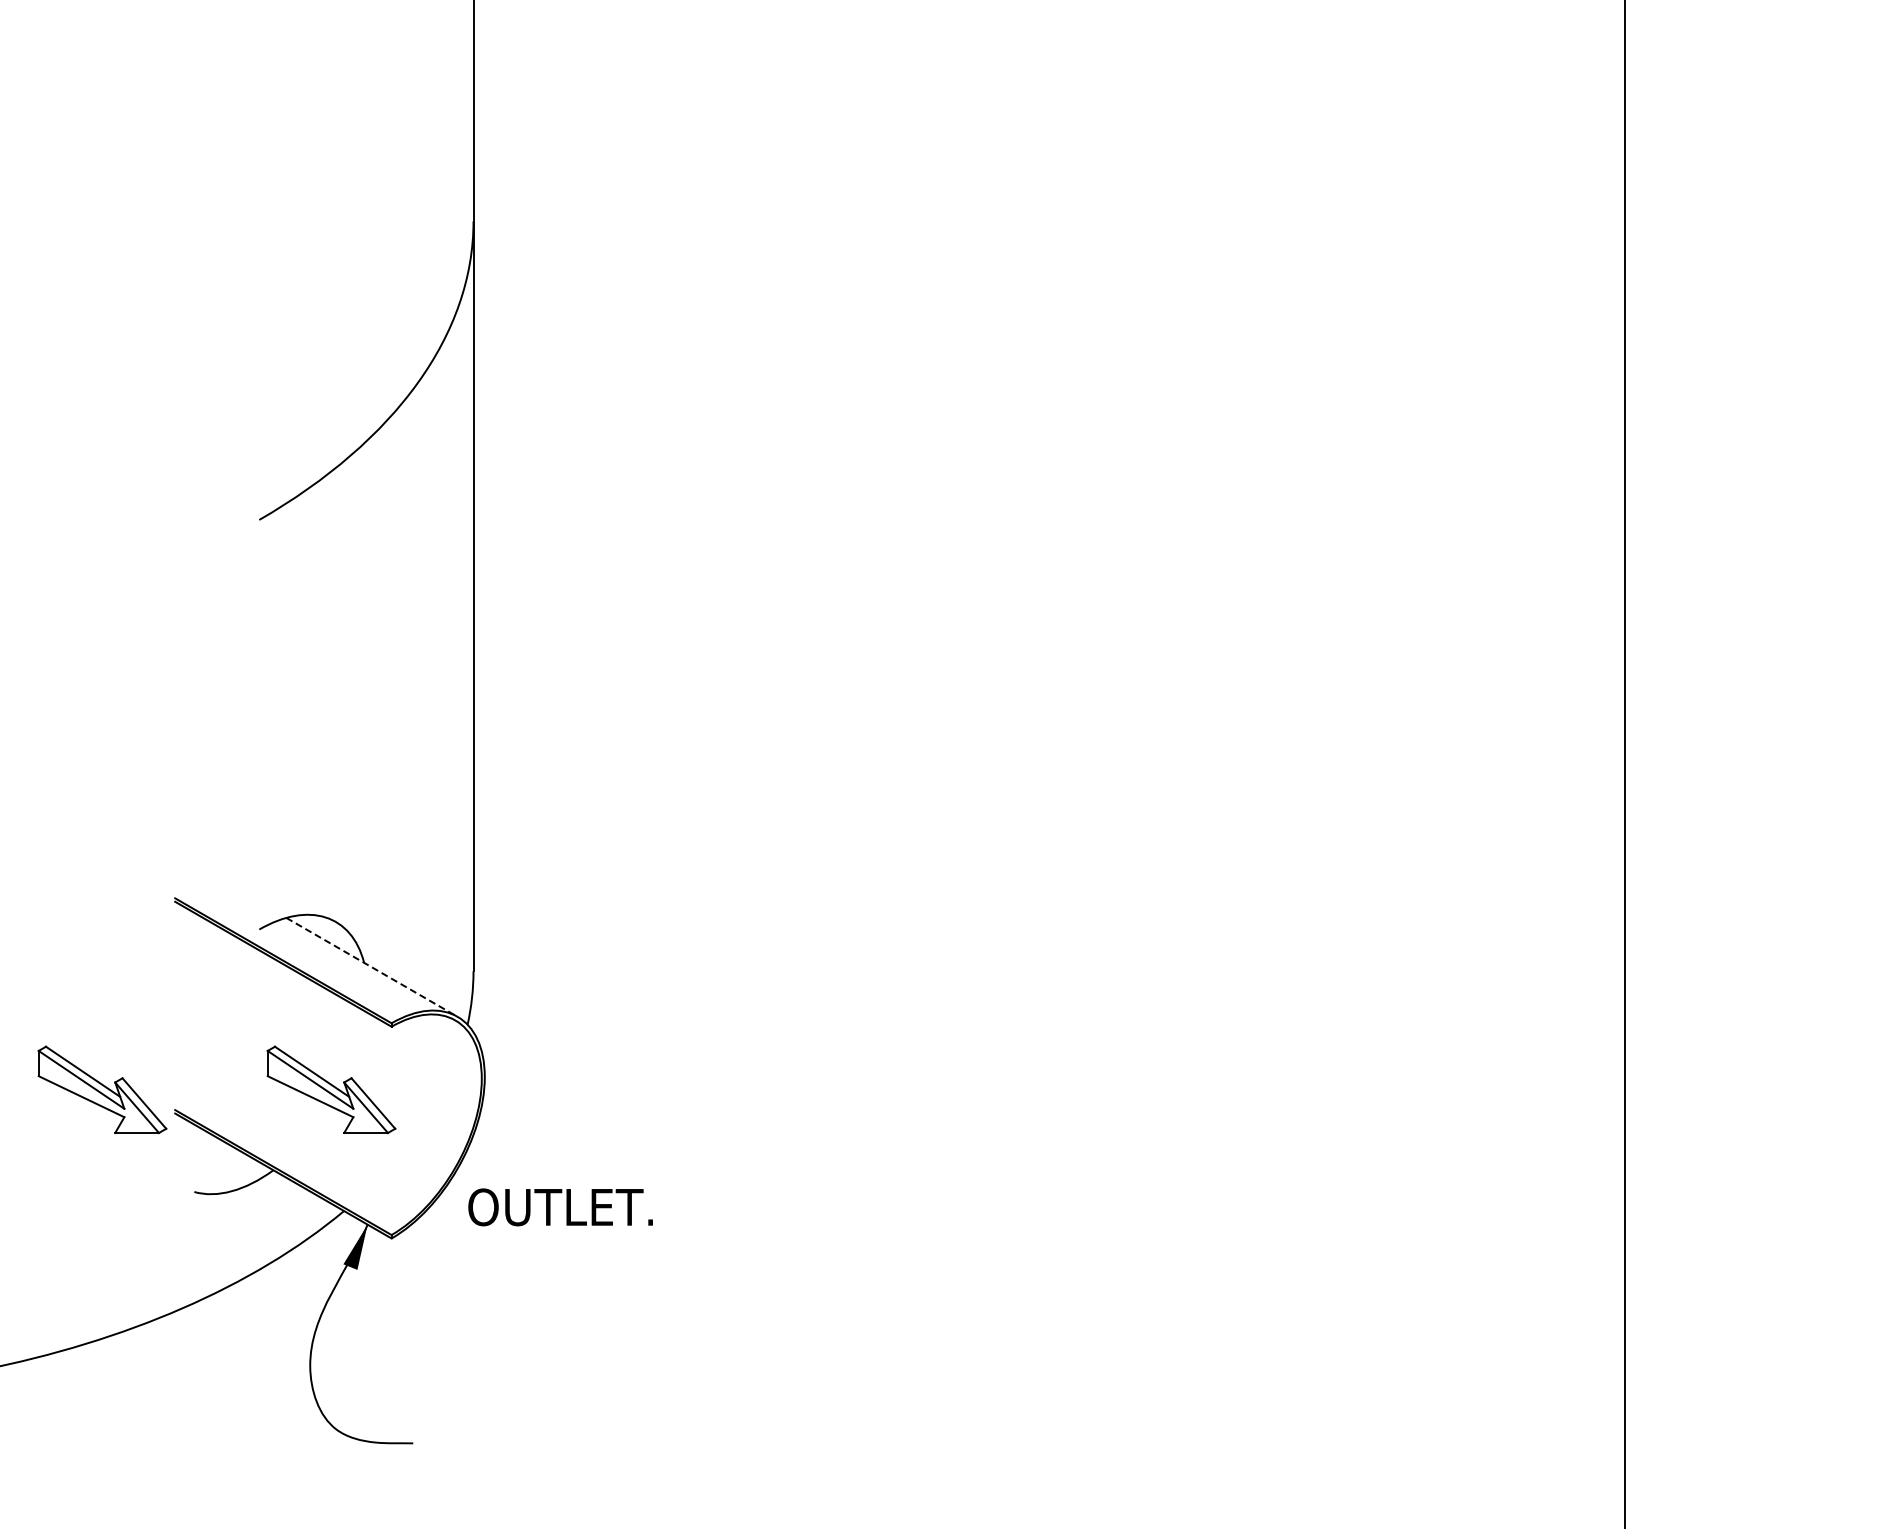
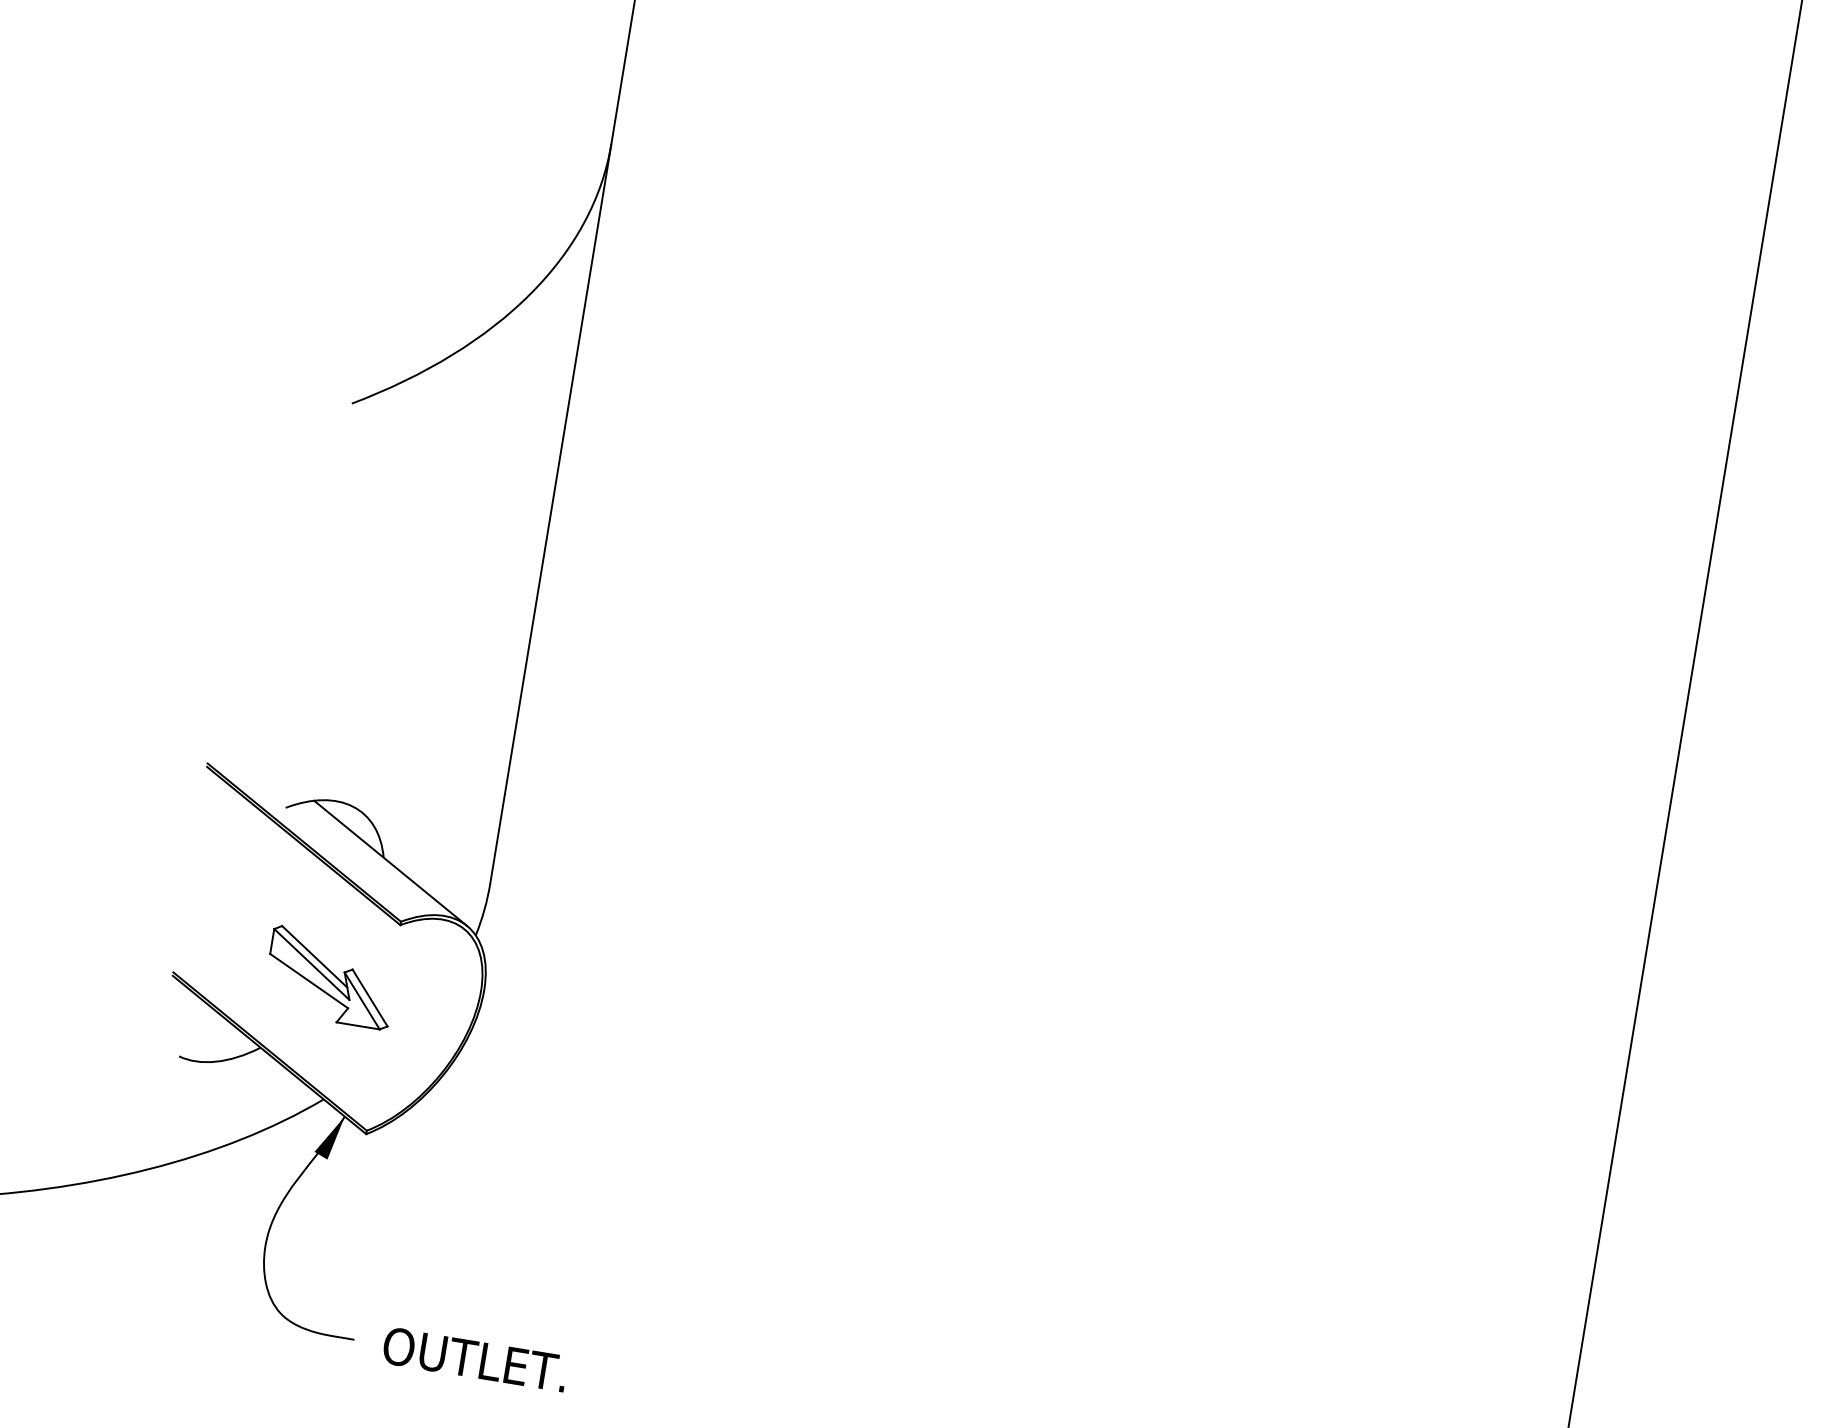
line: (371, 967) -> (390, 863), dashed -> solid
part: (102, 1089) -> (105, 940), removed
text: (560, 1207) -> (475, 1359), moved

